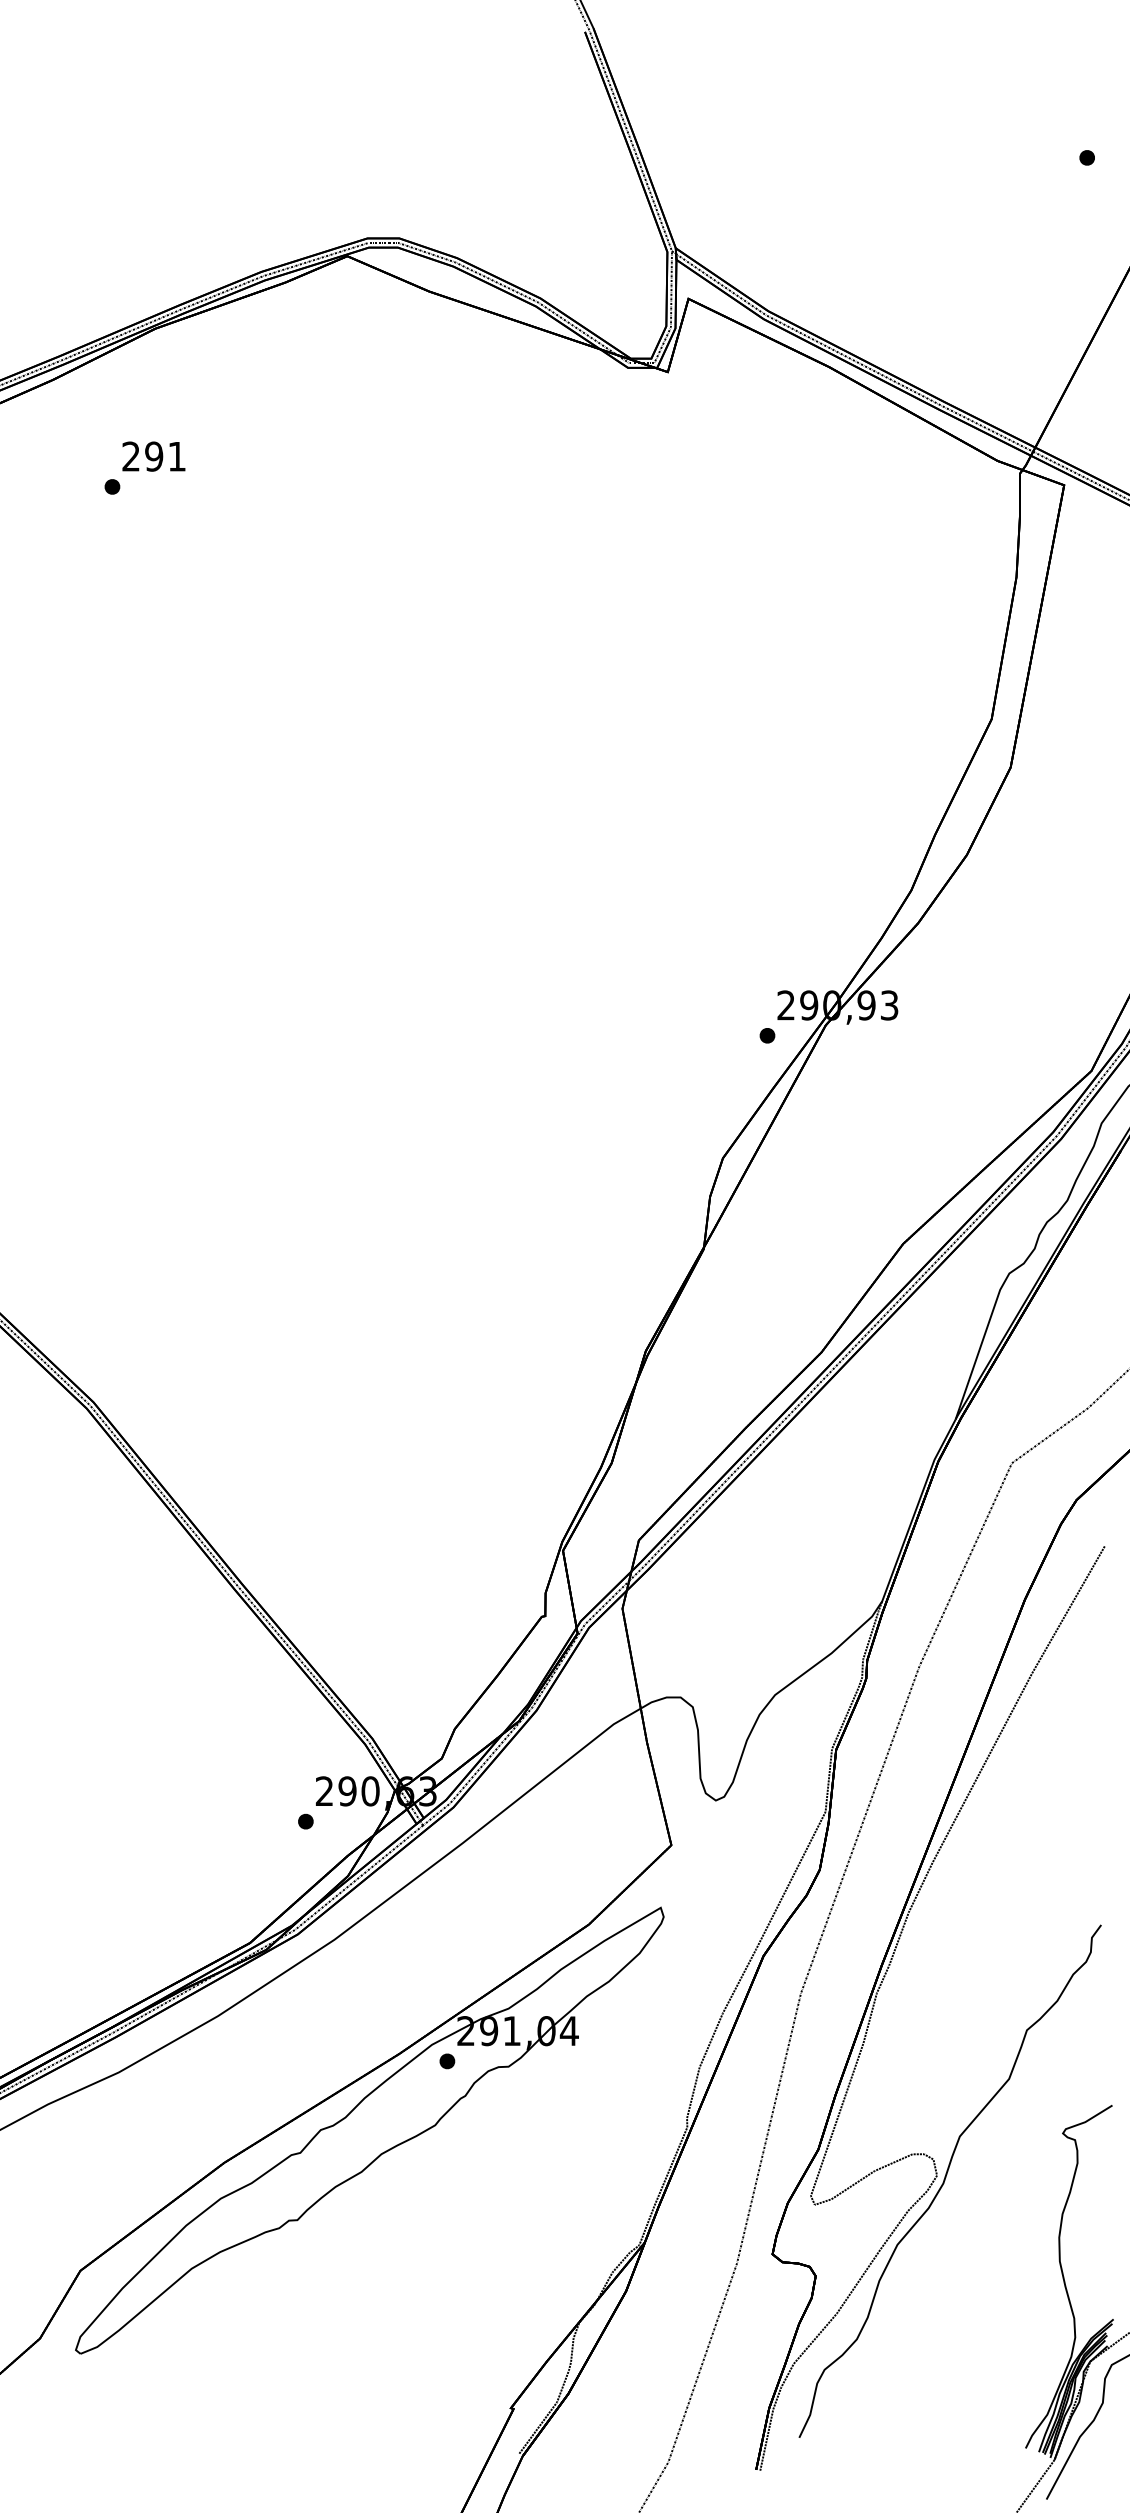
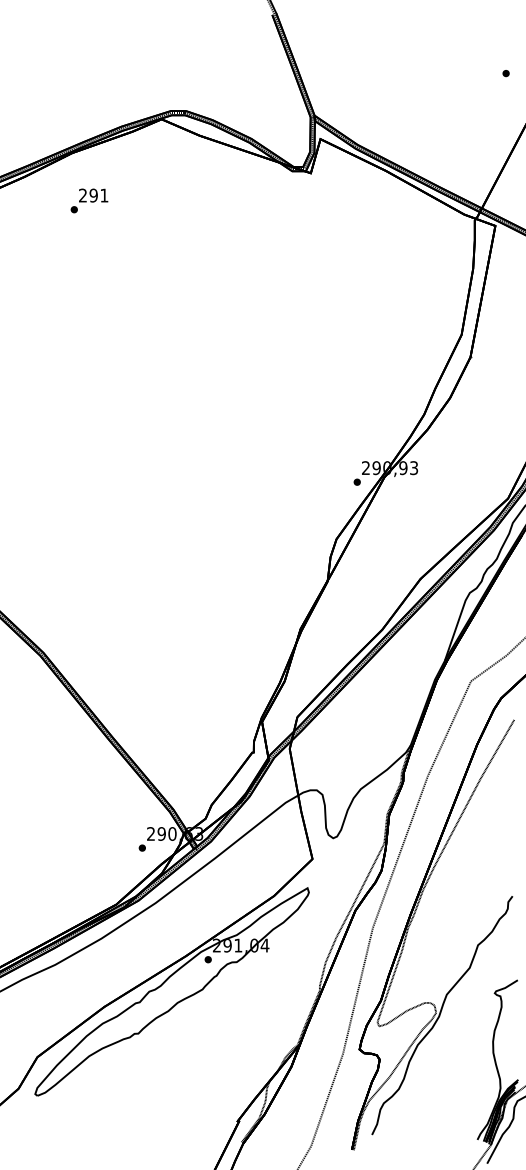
text: (145, 467) -> (89, 200), moved

